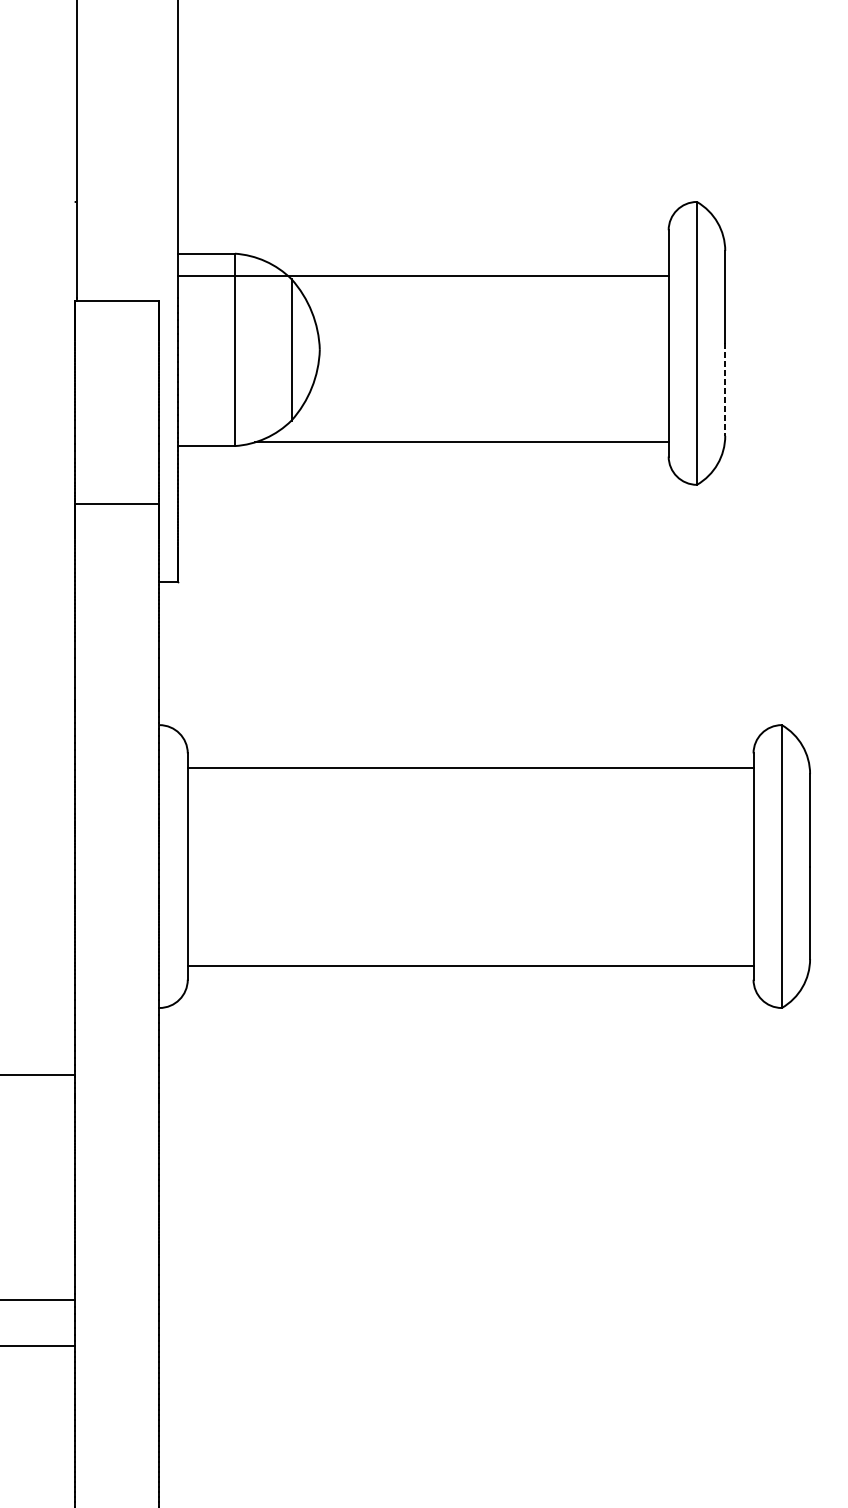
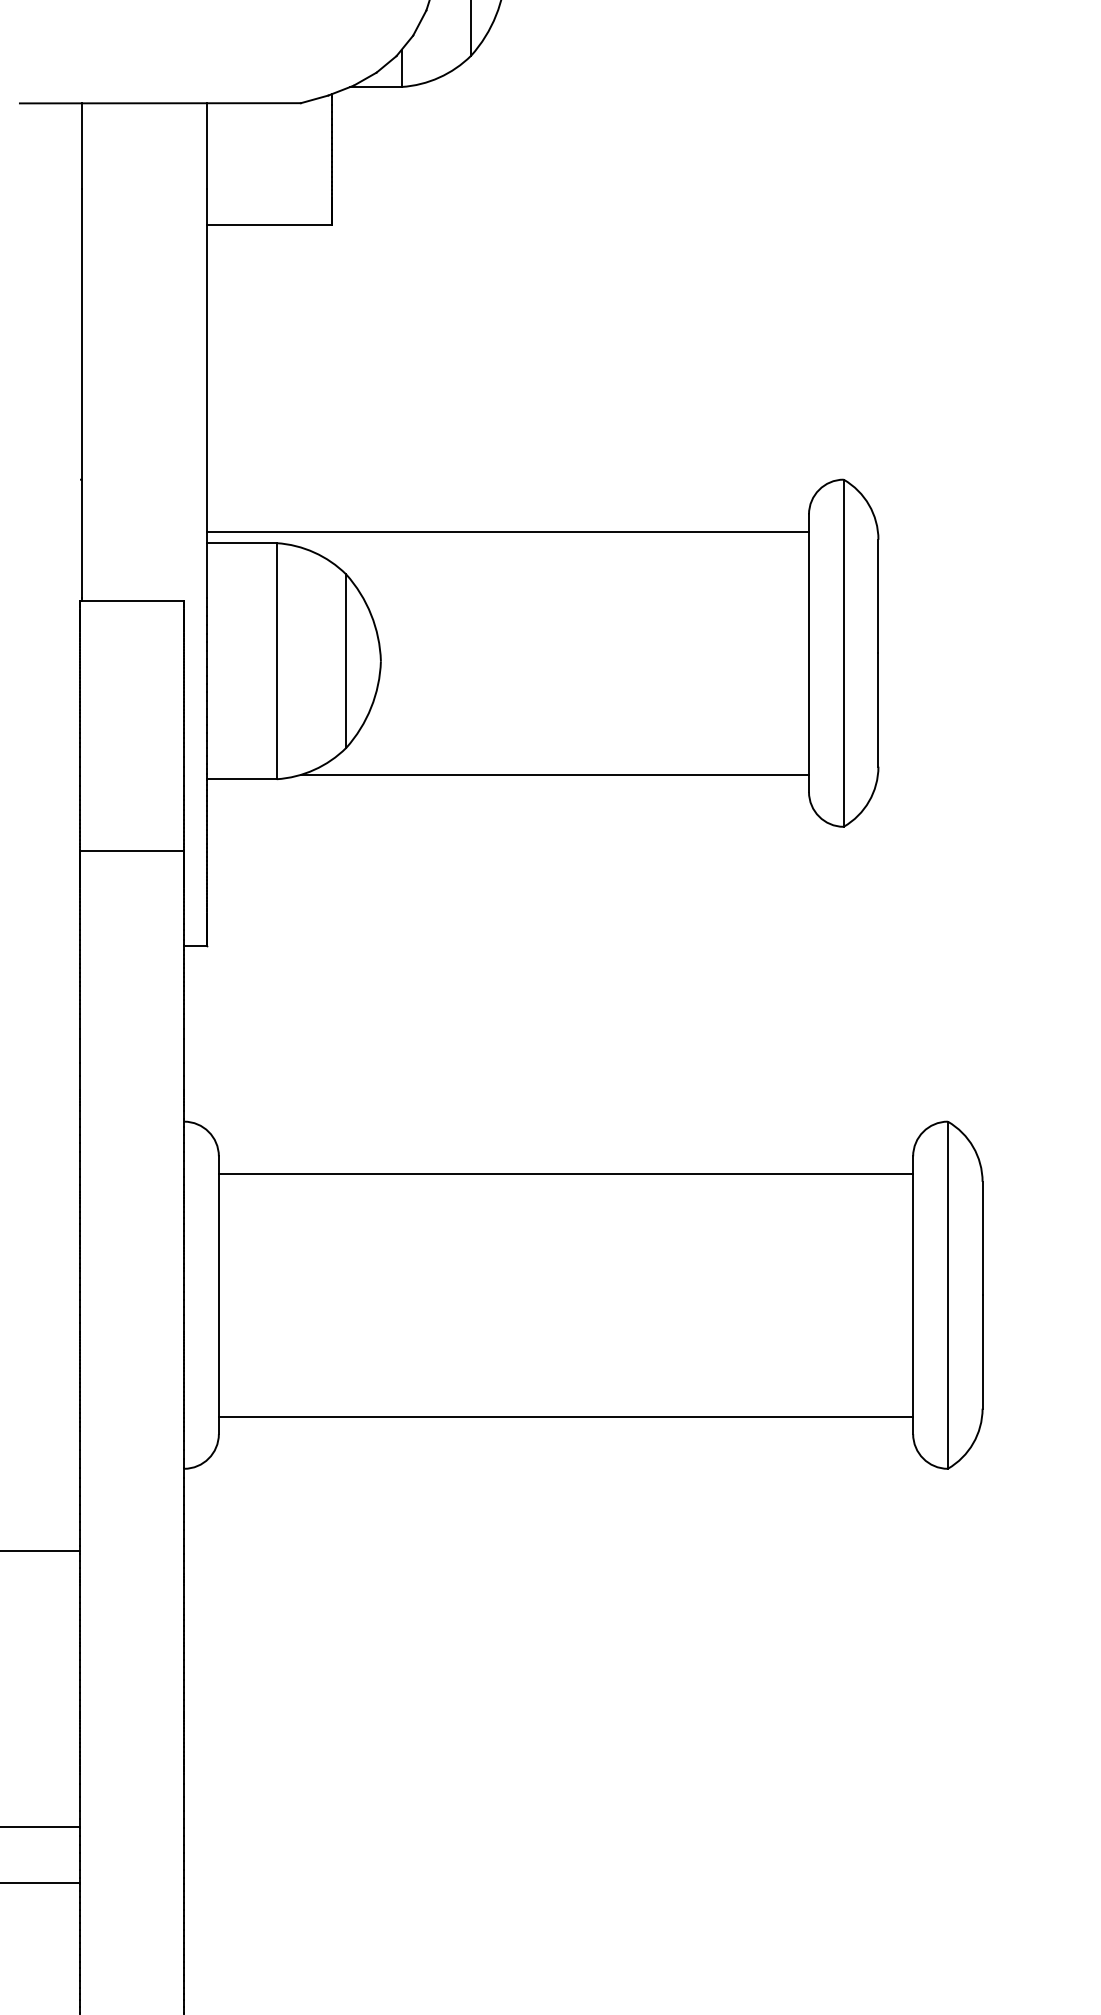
line: (423, 275) -> (508, 531), moved
line: (725, 389) -> (878, 709), dashed -> solid

